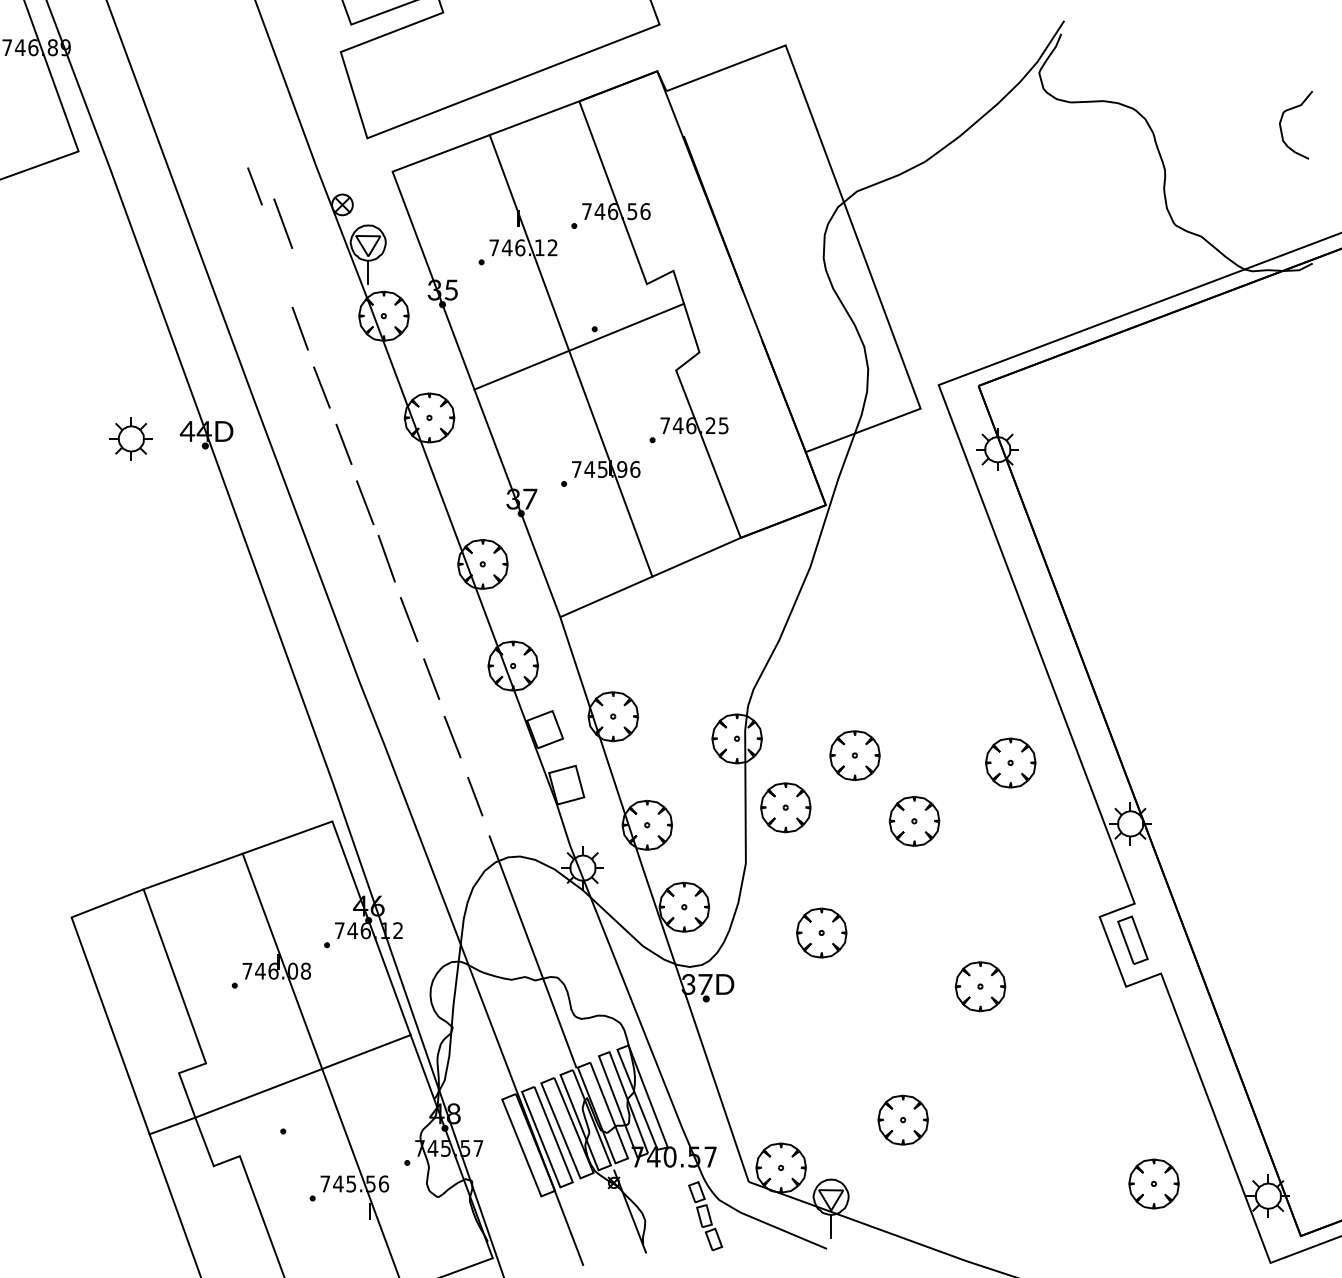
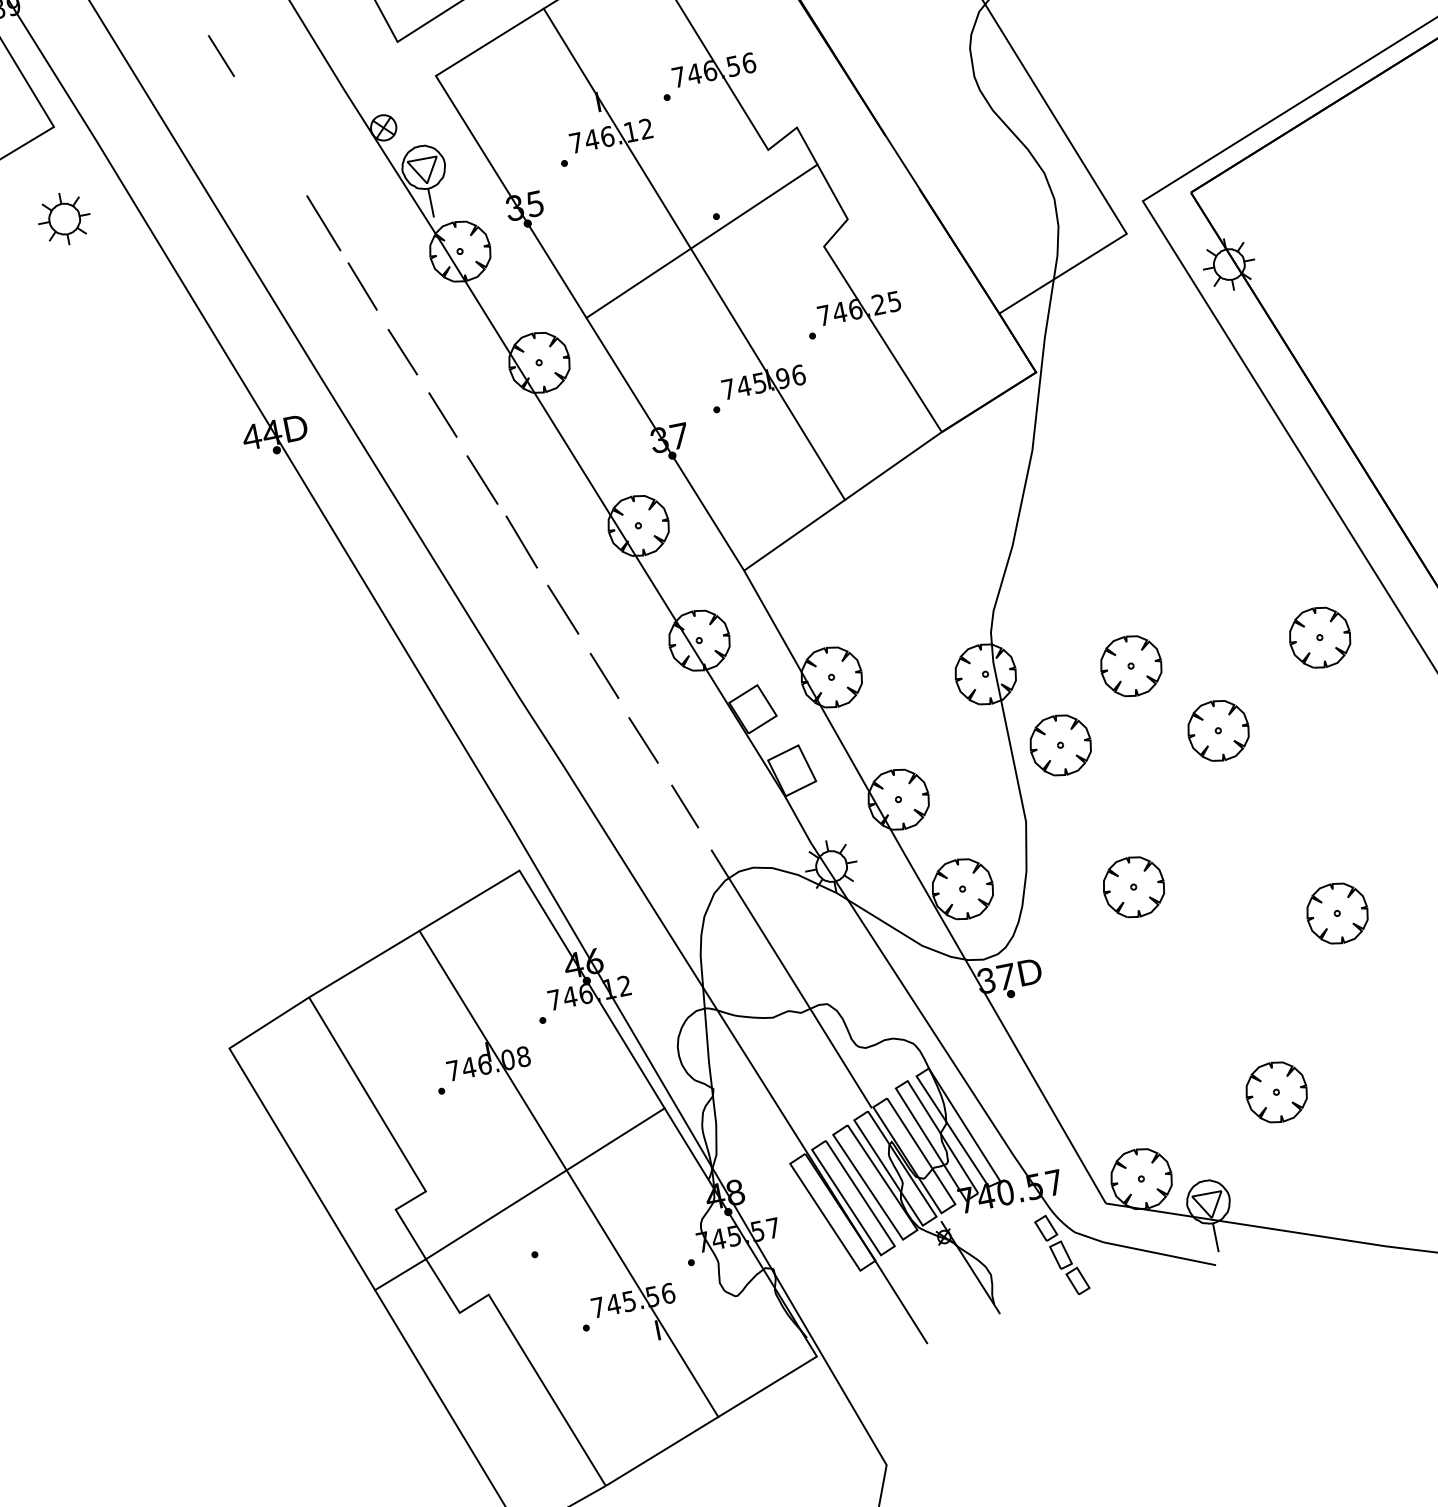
line: (254, 186) -> (220, 56), moved
line: (283, 223) -> (324, 222), moved
part: (130, 438) -> (63, 218), moved

